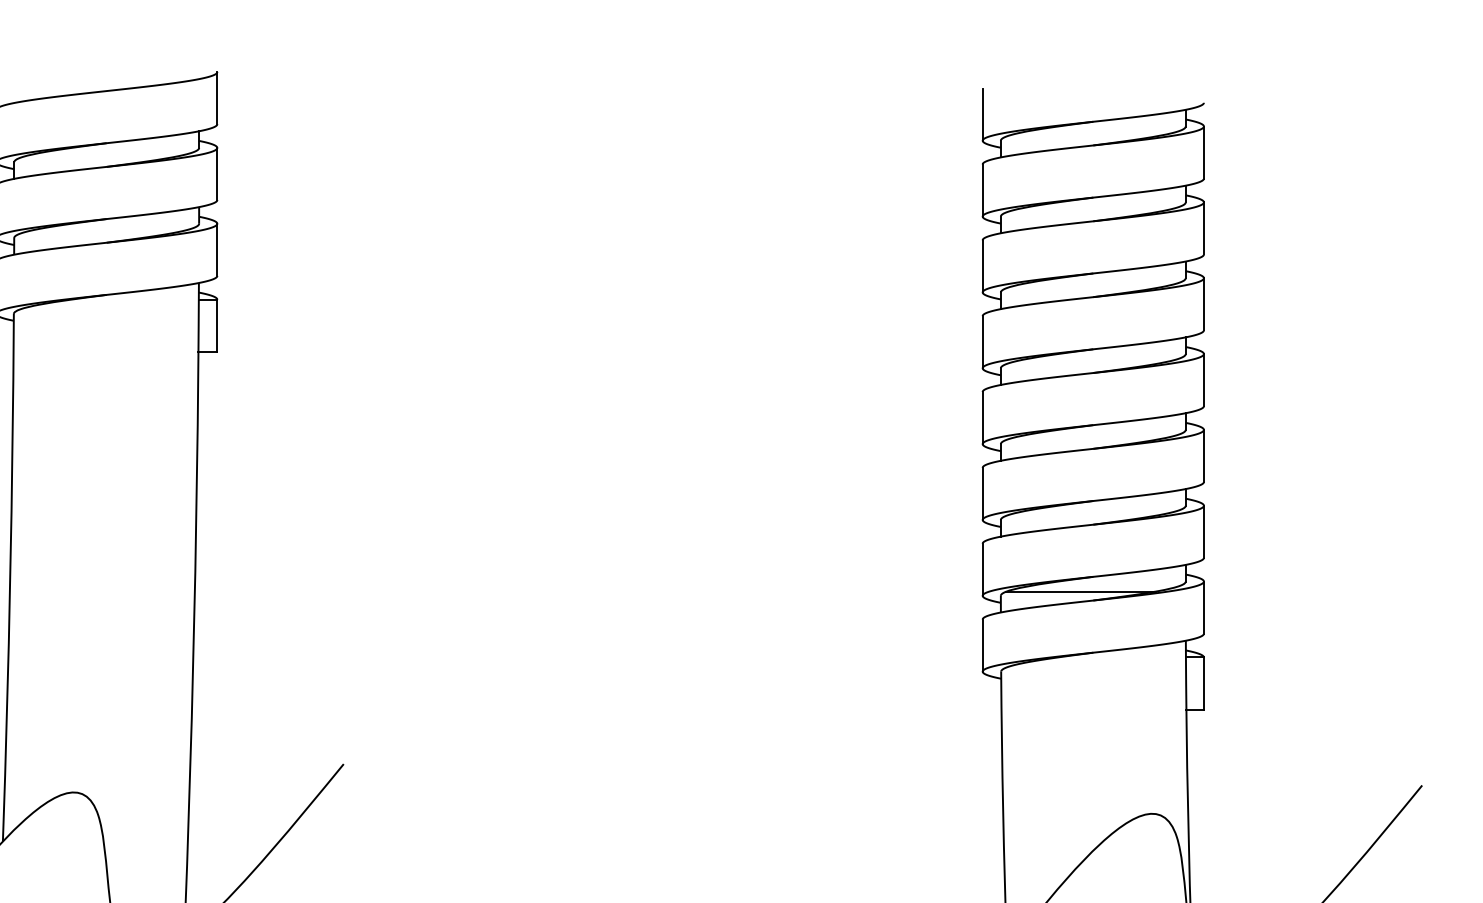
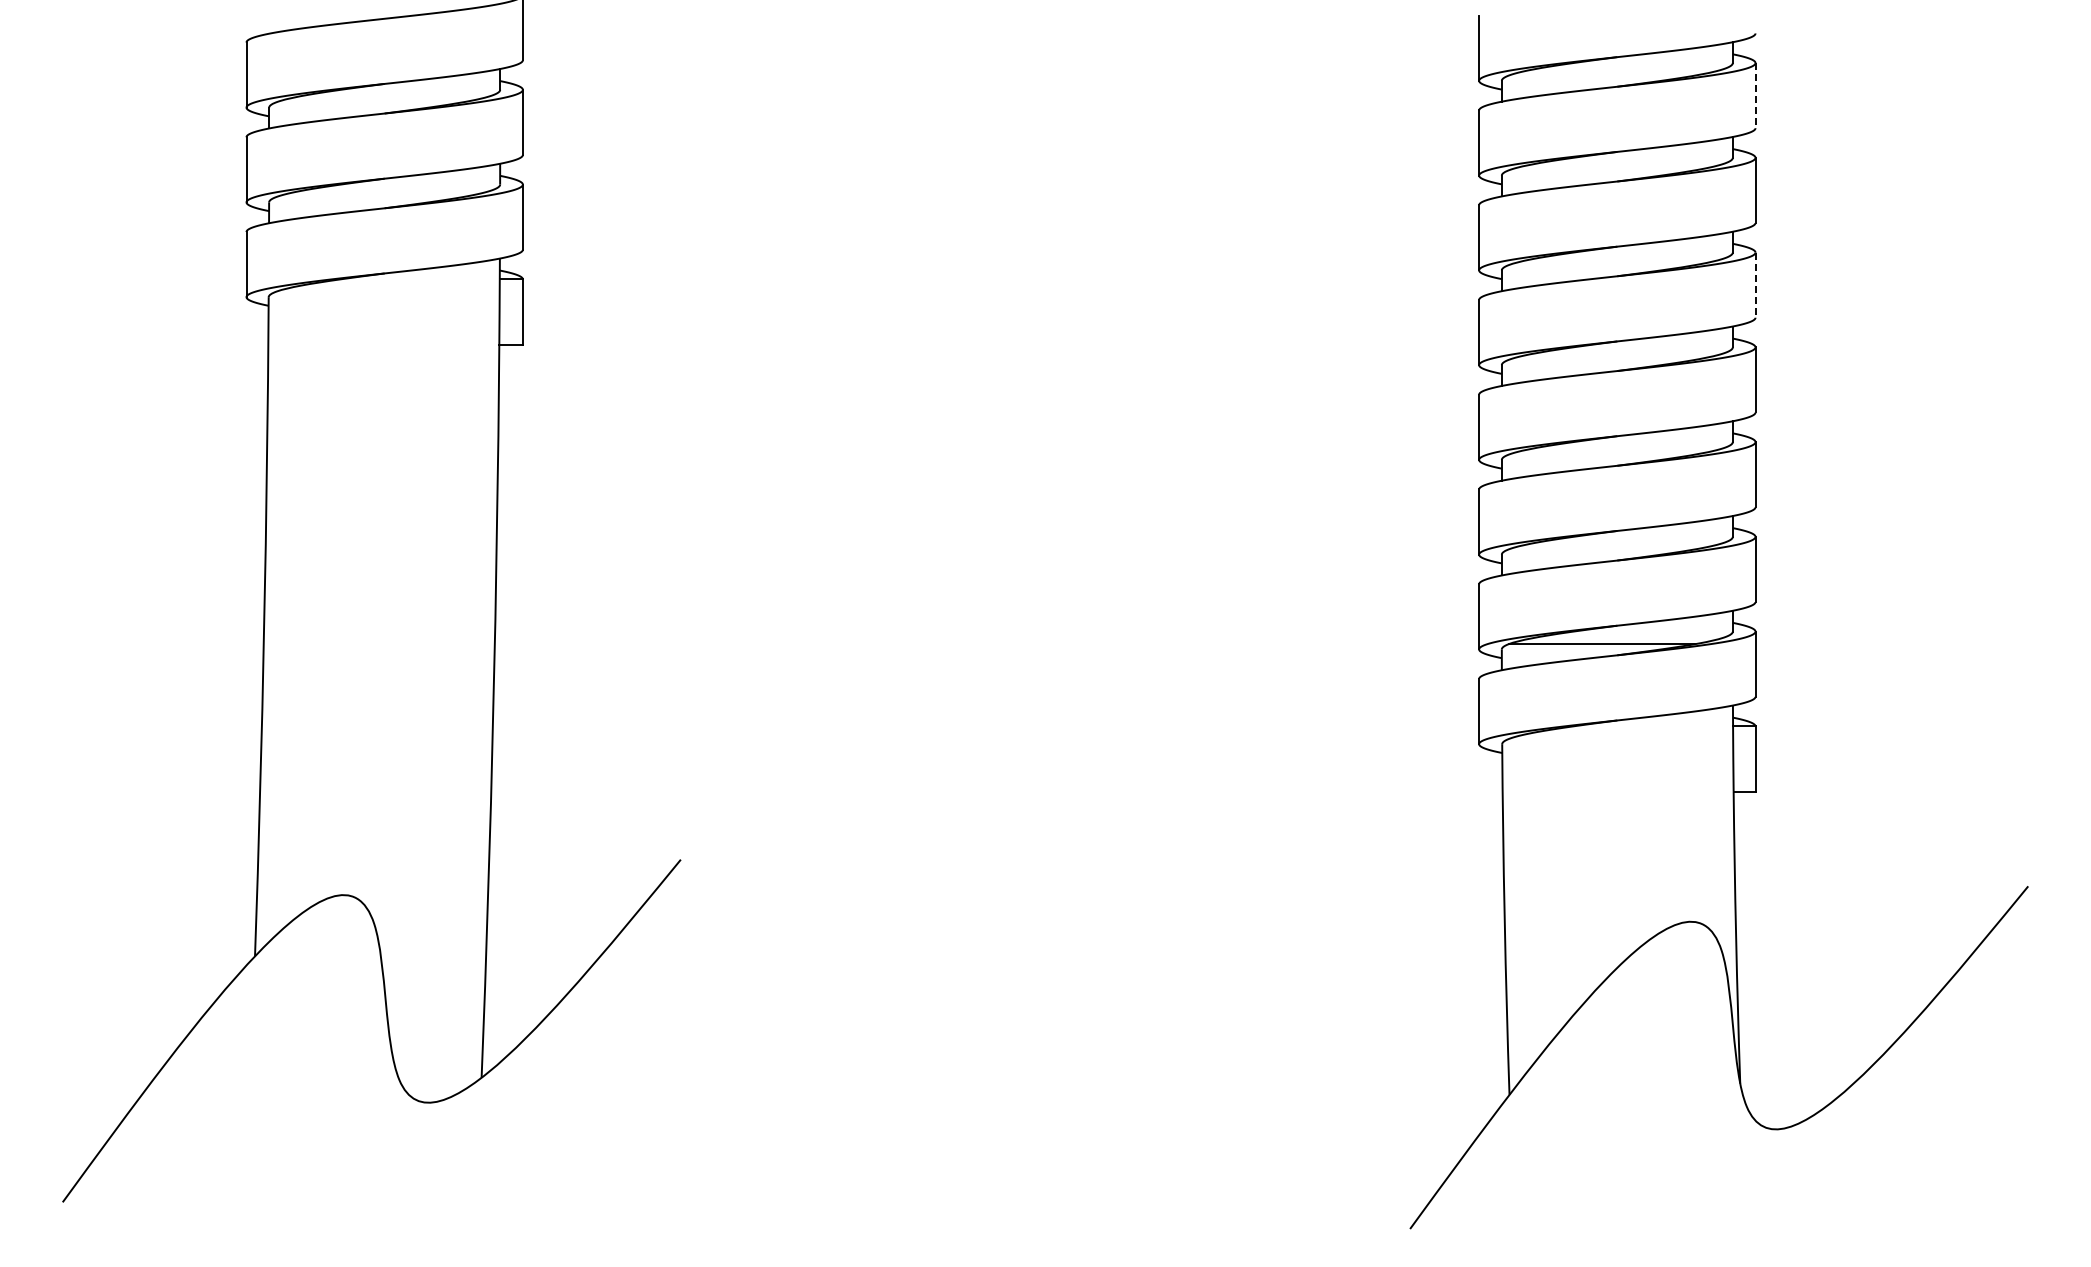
line: (1203, 152) -> (1755, 95), solid -> dashed
line: (1203, 304) -> (1755, 285), solid -> dashed

